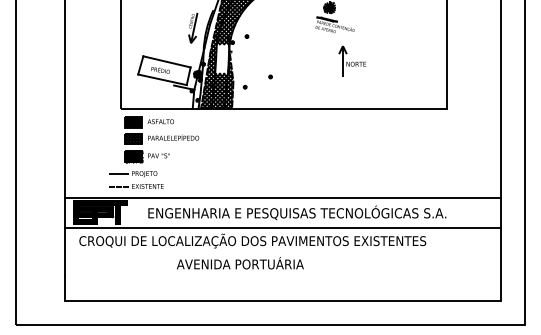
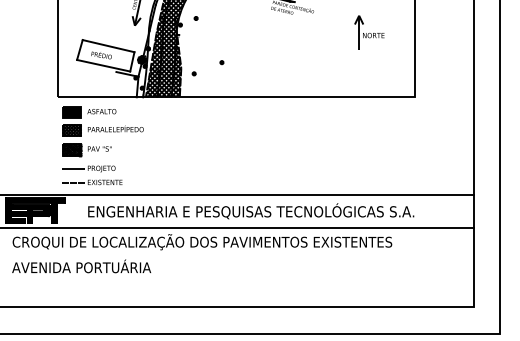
hatch: (222, 58) -> (169, 42), added
part: (352, 60) -> (369, 31), moved
part: (136, 179) -> (92, 174), moved
text: (240, 263) -> (81, 266), moved

